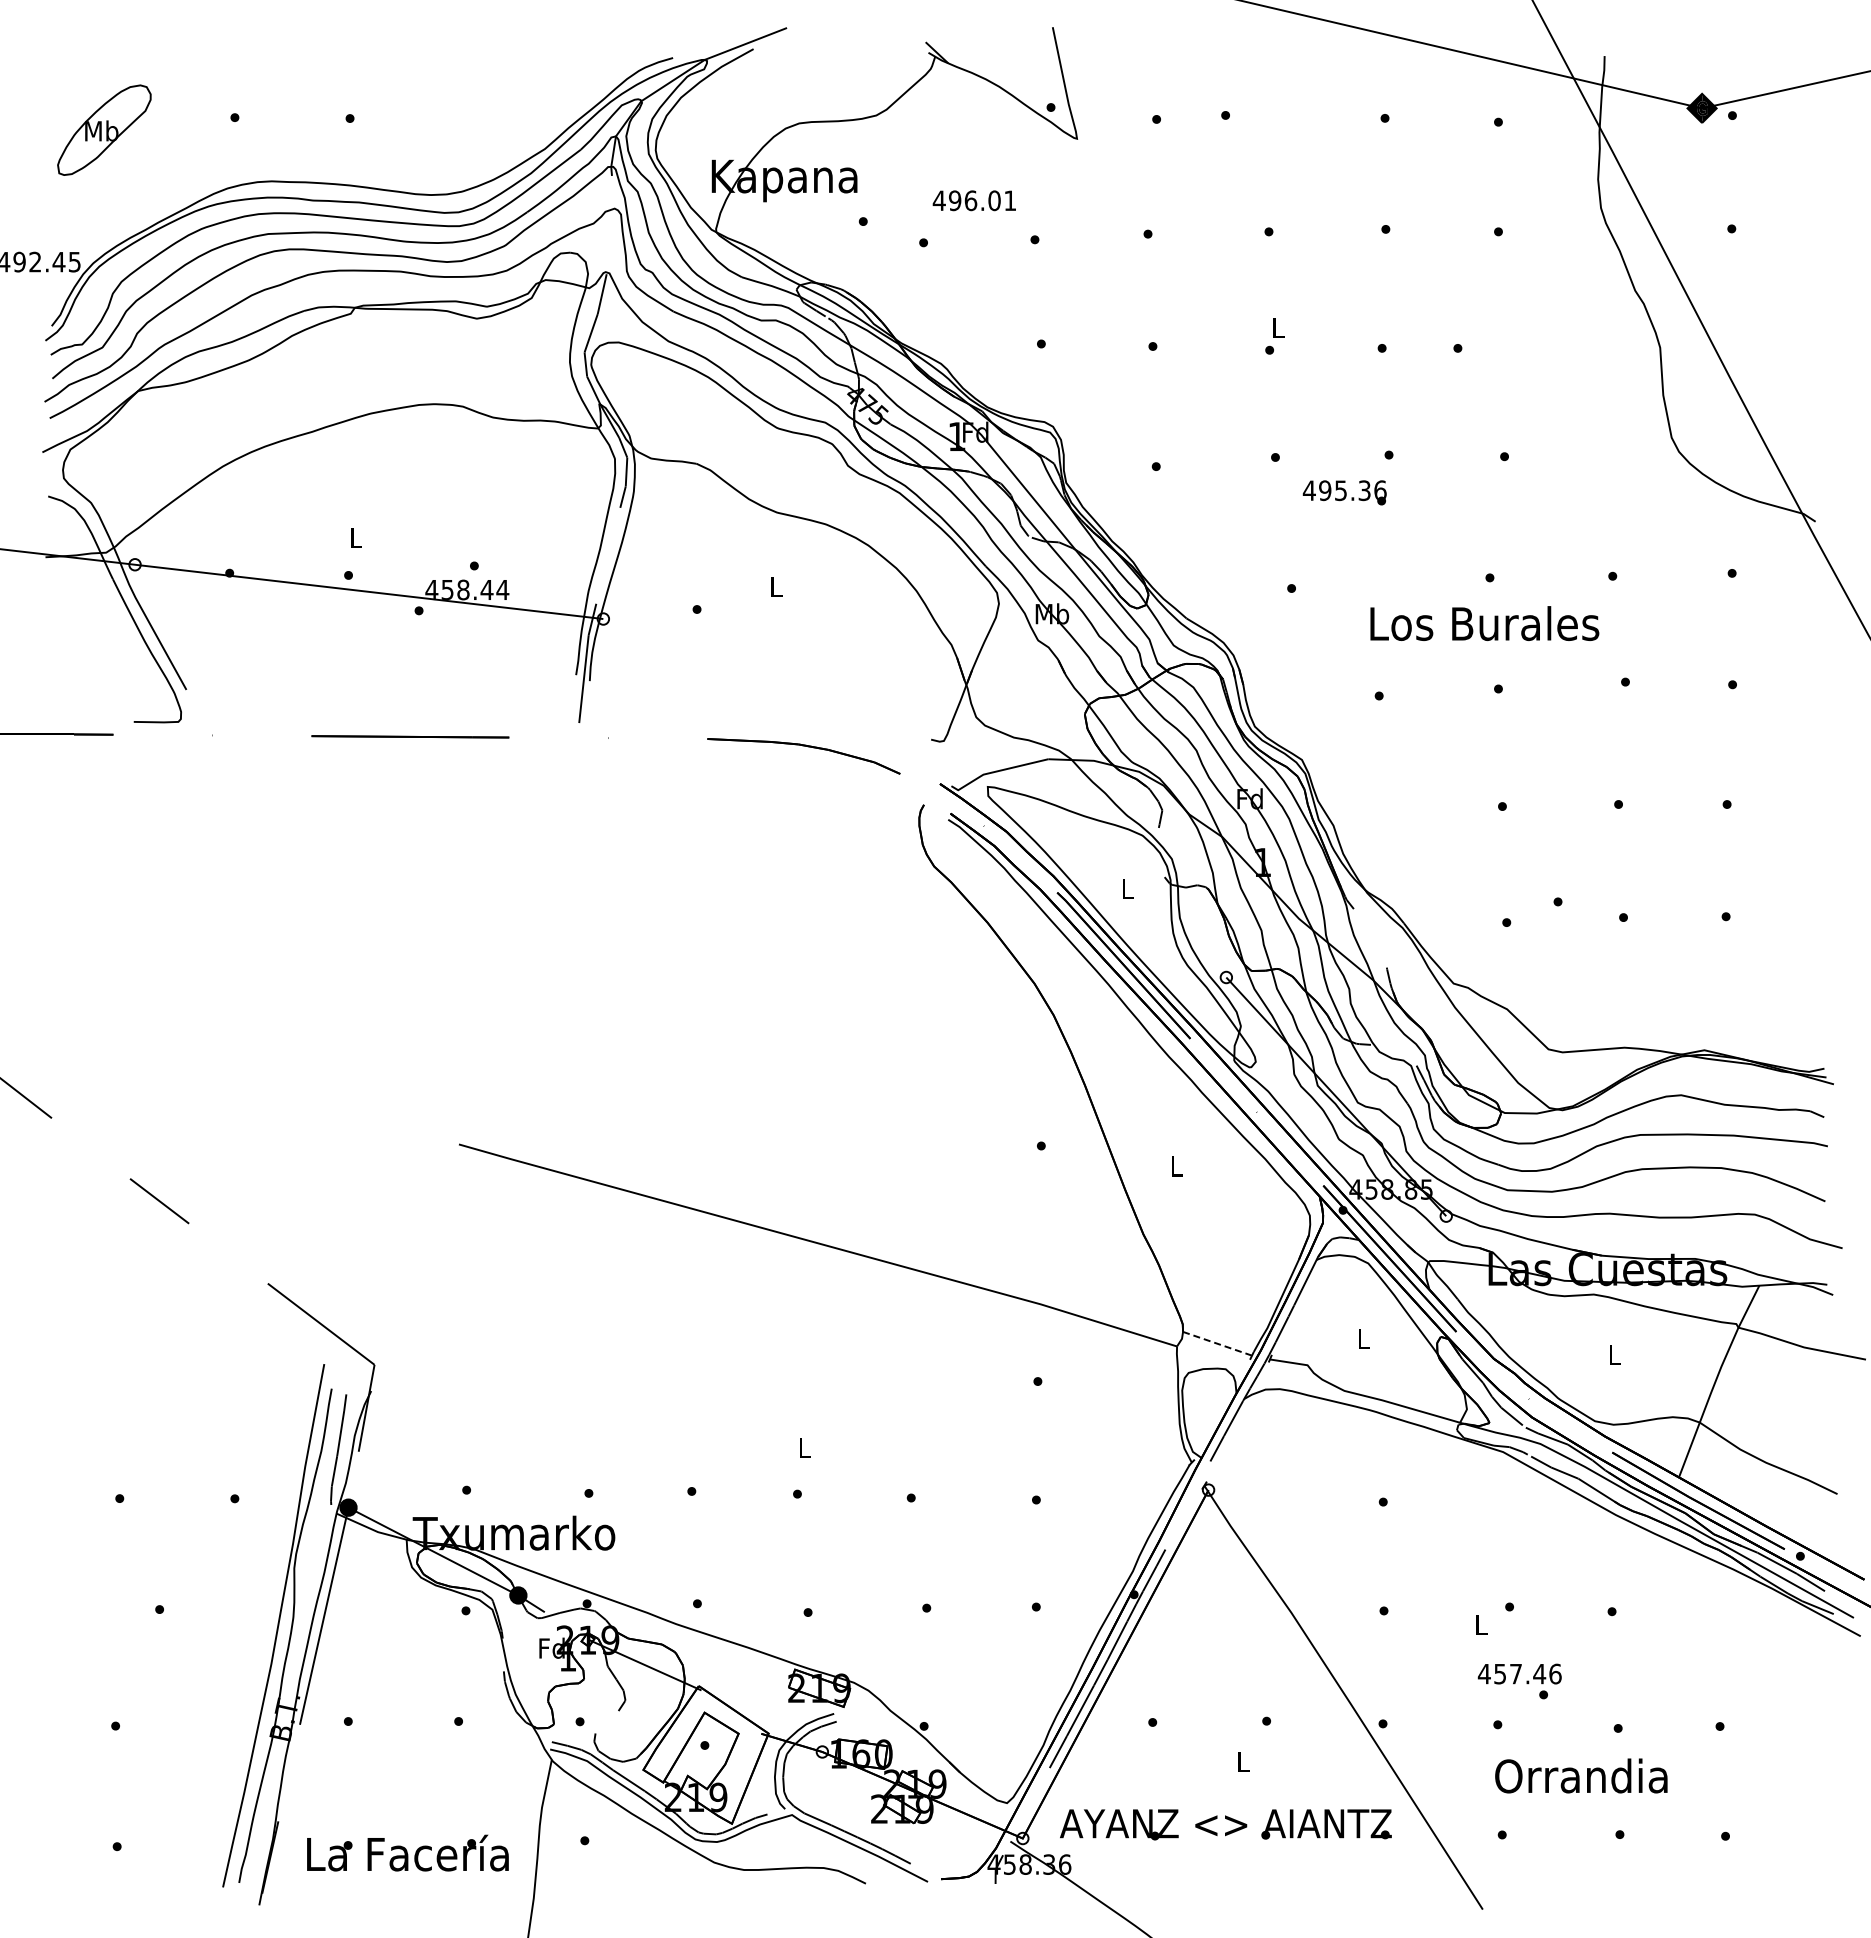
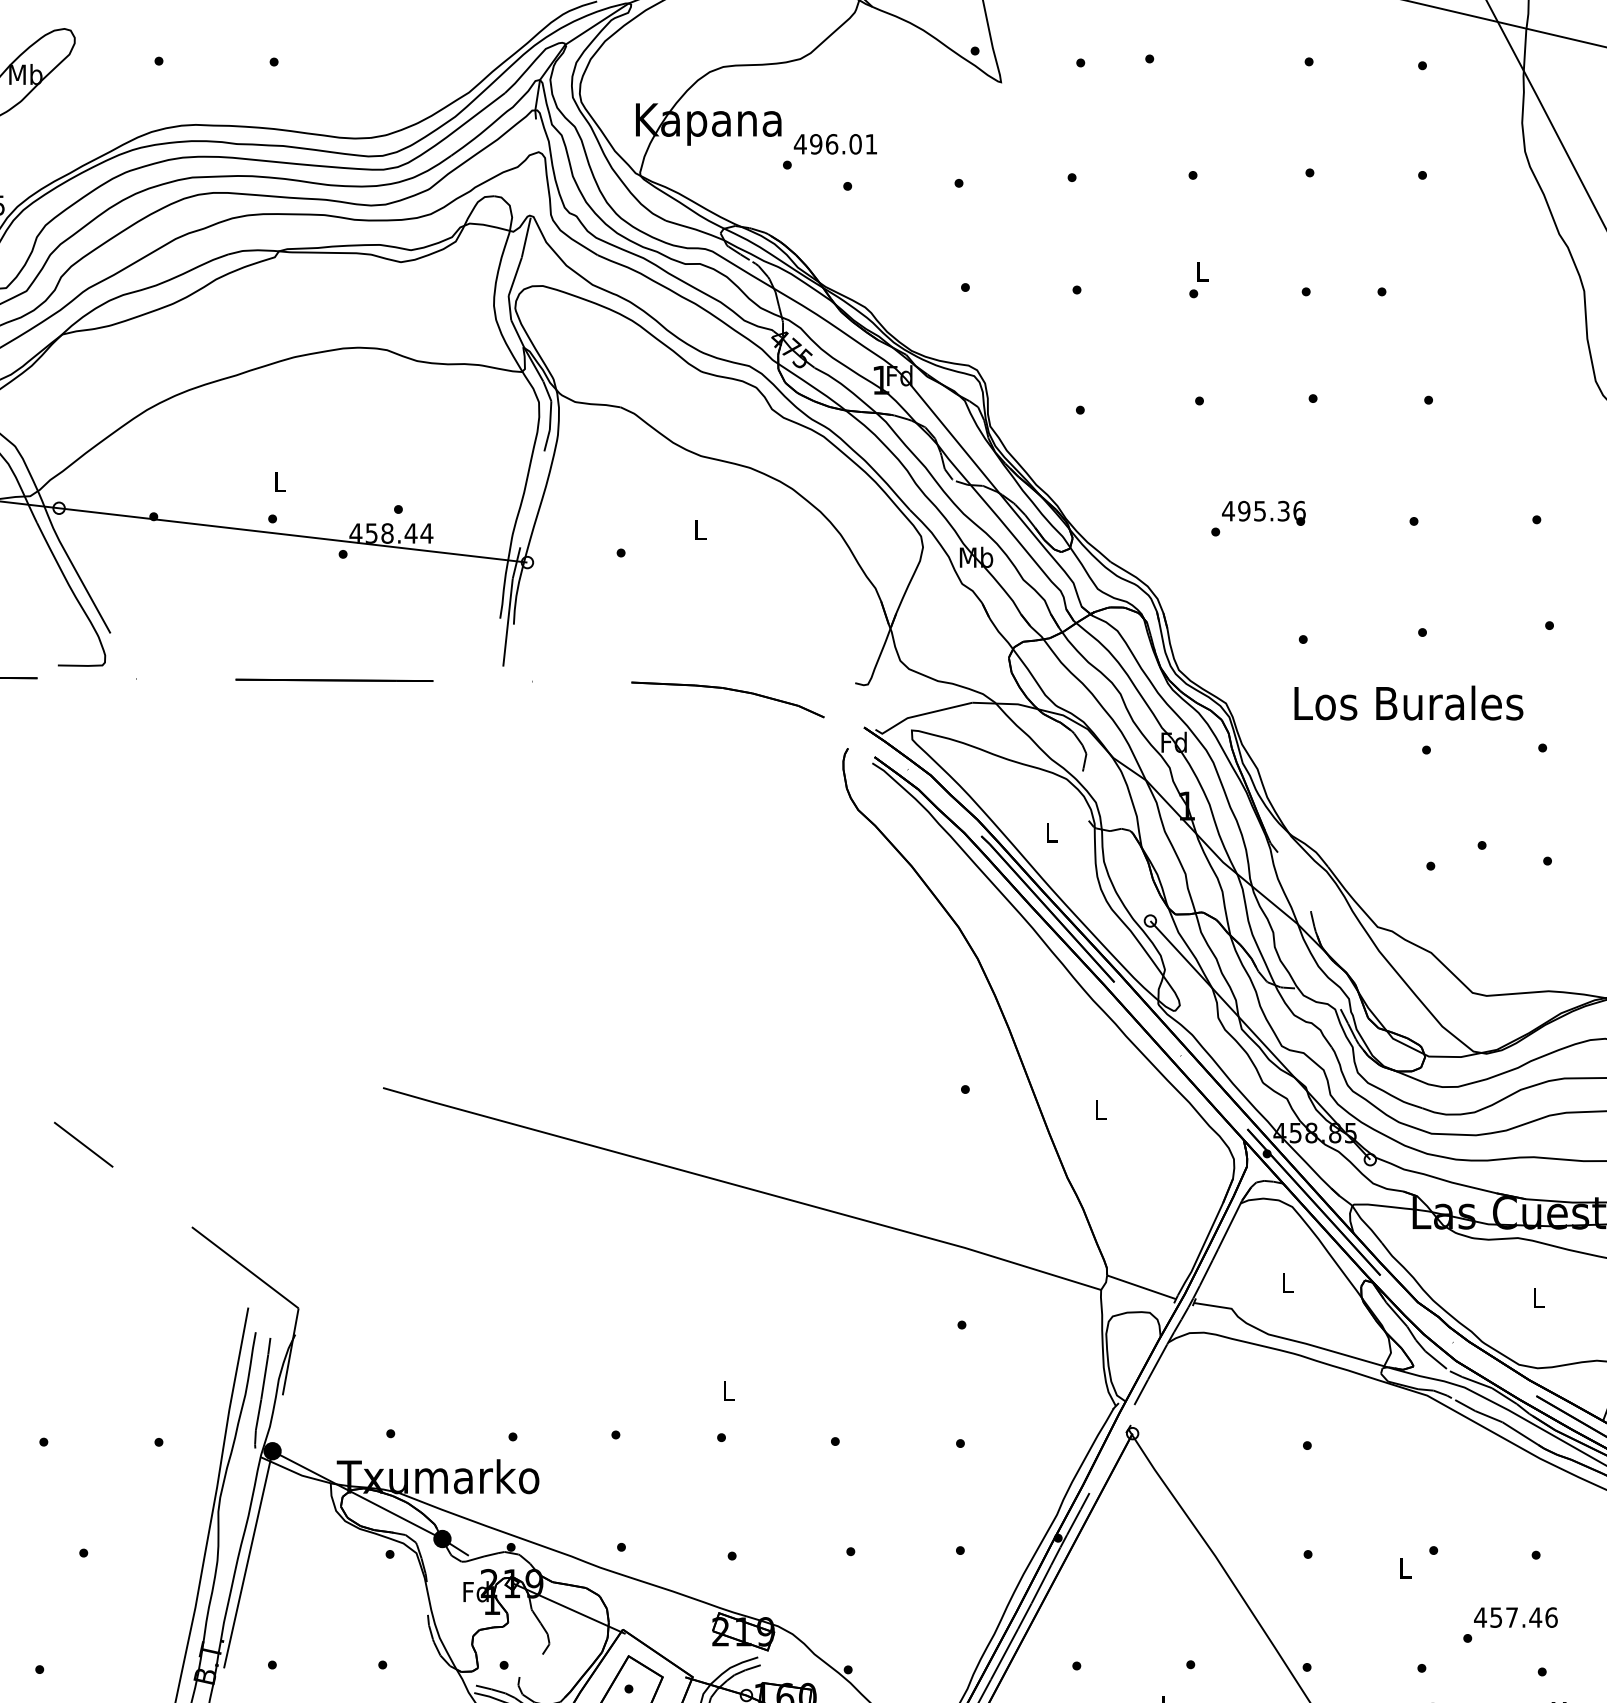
text: (973, 200) -> (834, 144), moved
text: (1344, 492) -> (1263, 513), moved
text: (1484, 623) -> (1408, 703), moved
line: (1217, 1343) -> (1141, 1287), dashed -> solid
text: (1519, 1673) -> (1515, 1617), moved

